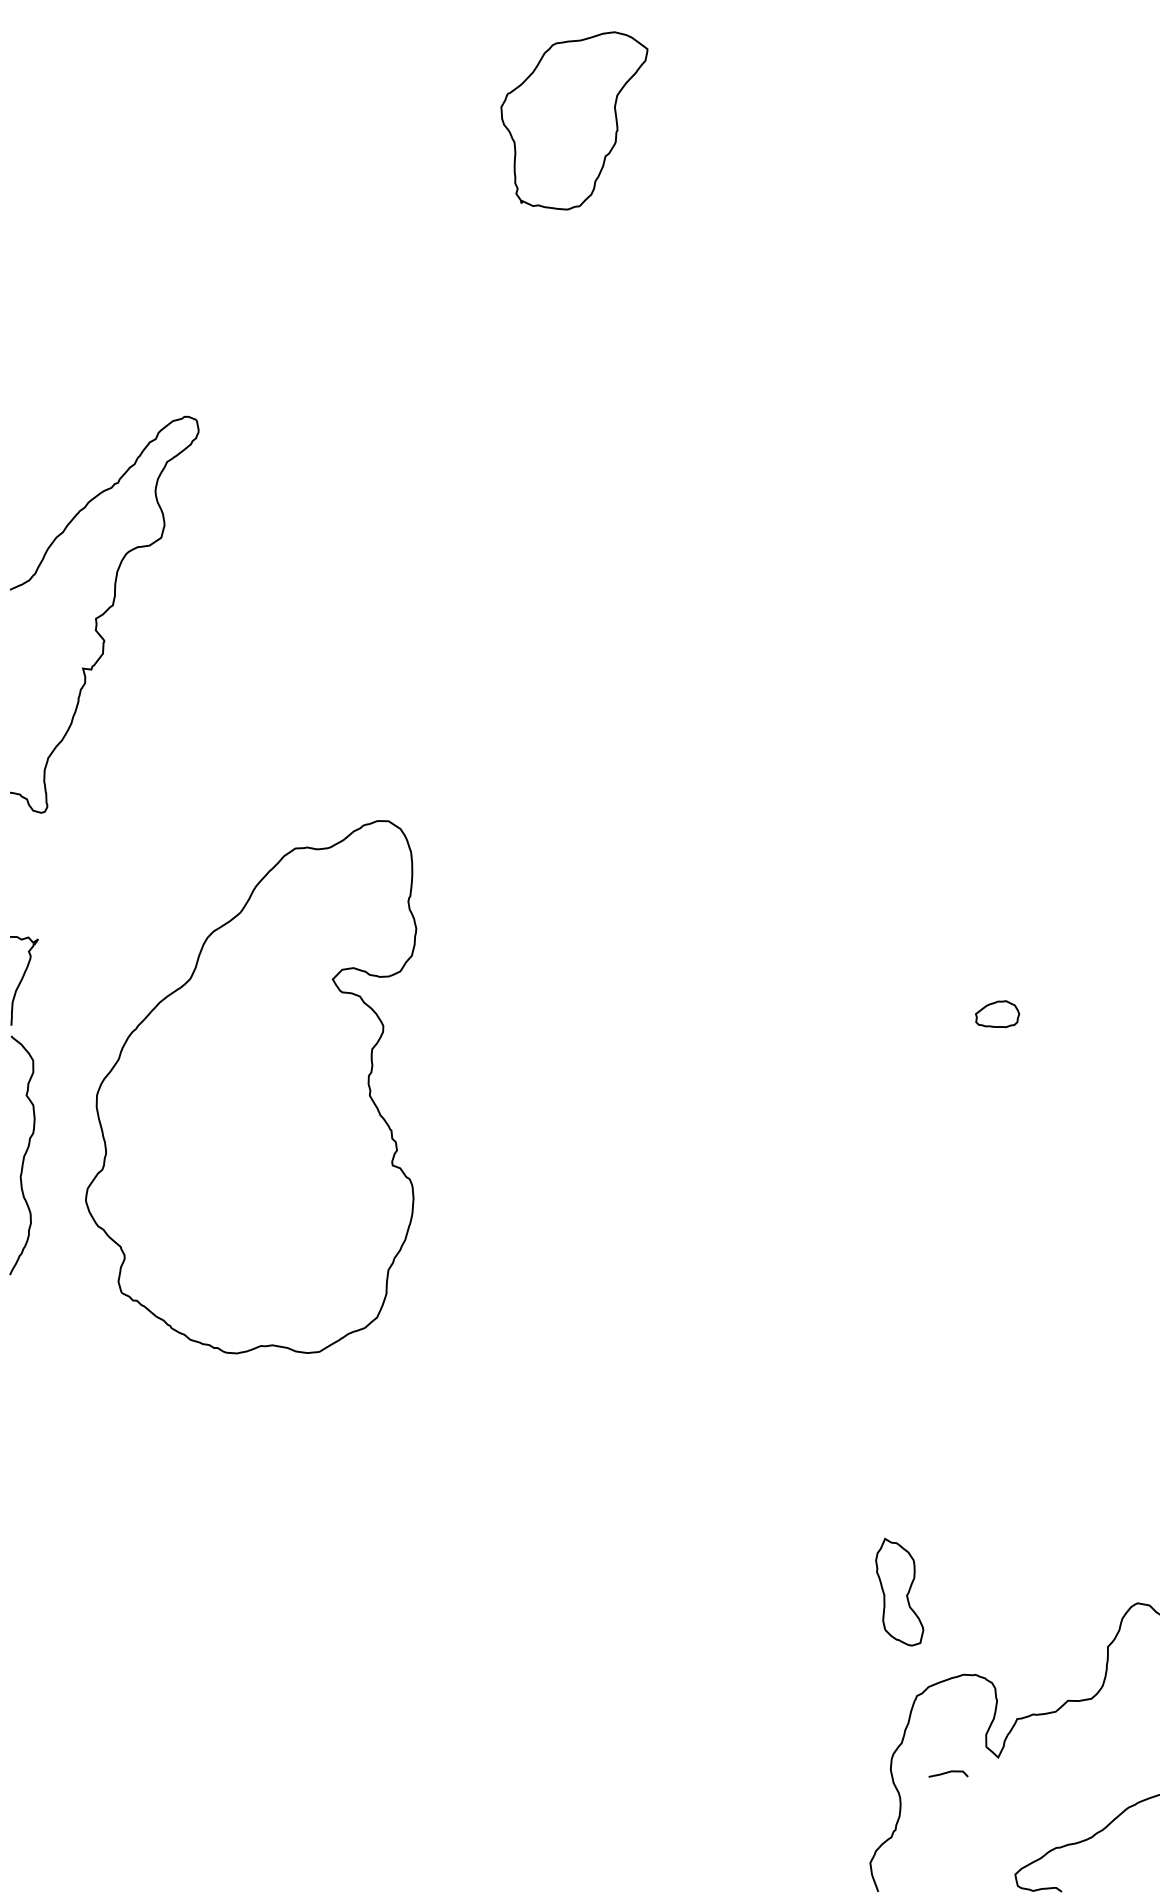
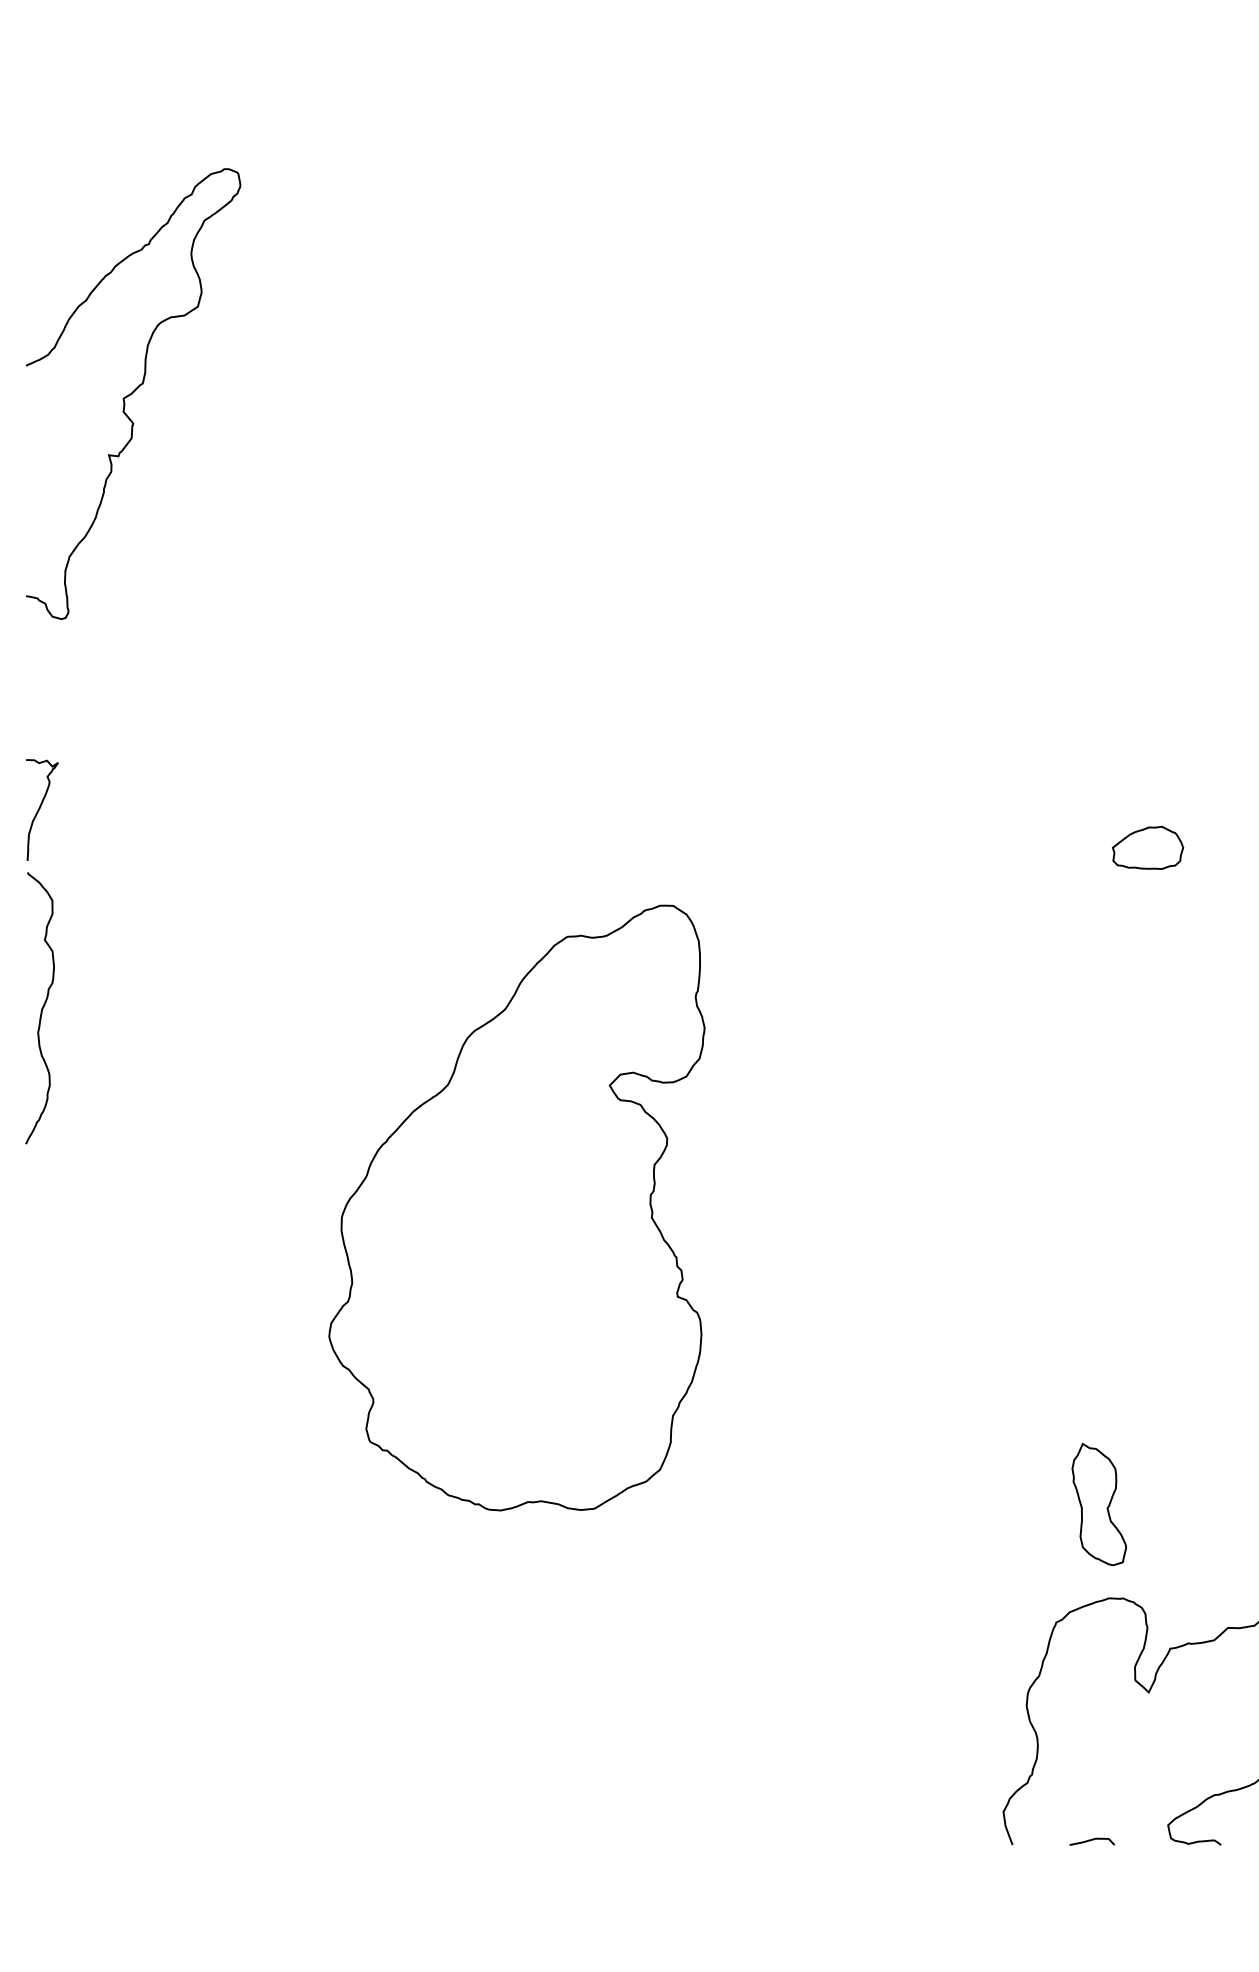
part: (997, 1013) -> (1147, 847), size x1.43
part: (251, 1087) -> (517, 1208), moved
part: (899, 1591) -> (1099, 1503), moved
line: (948, 1773) -> (1092, 1841), moved

